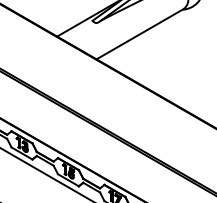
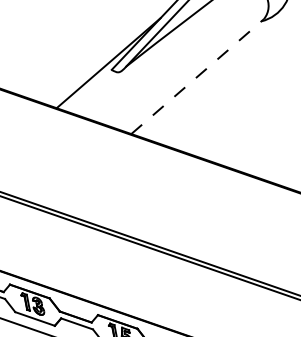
line: (140, 34) -> (198, 77), solid -> dashed

